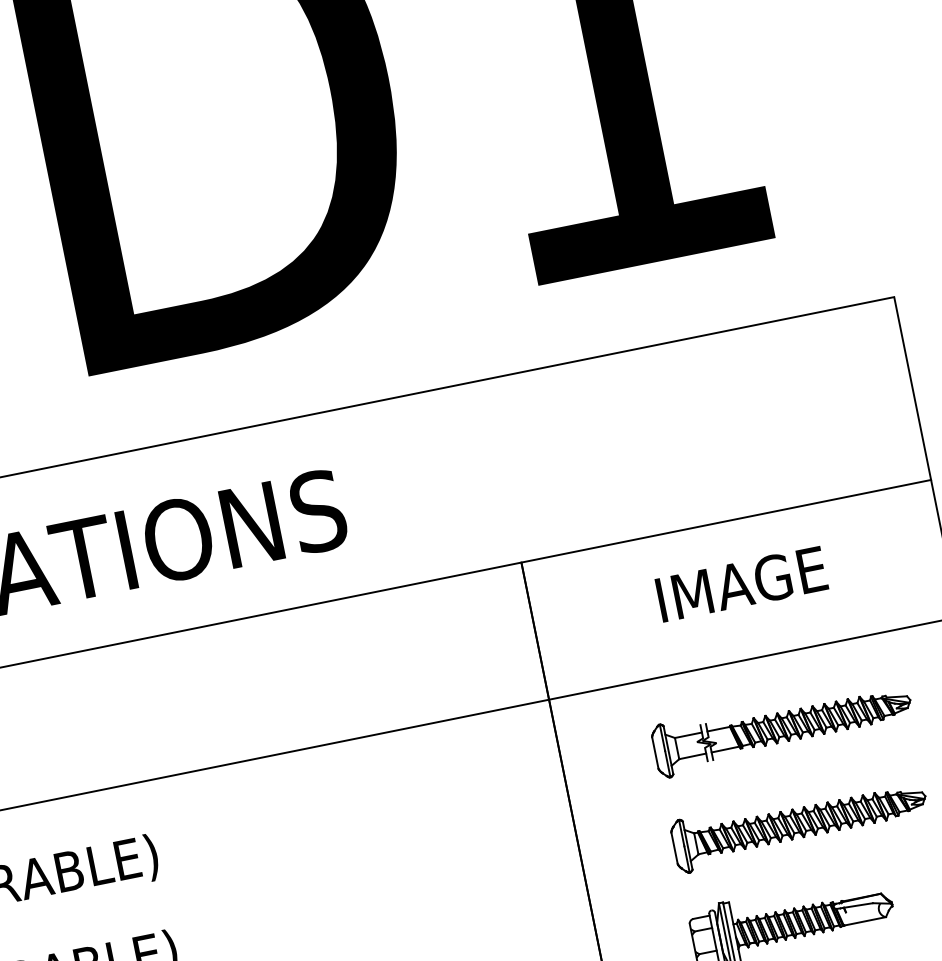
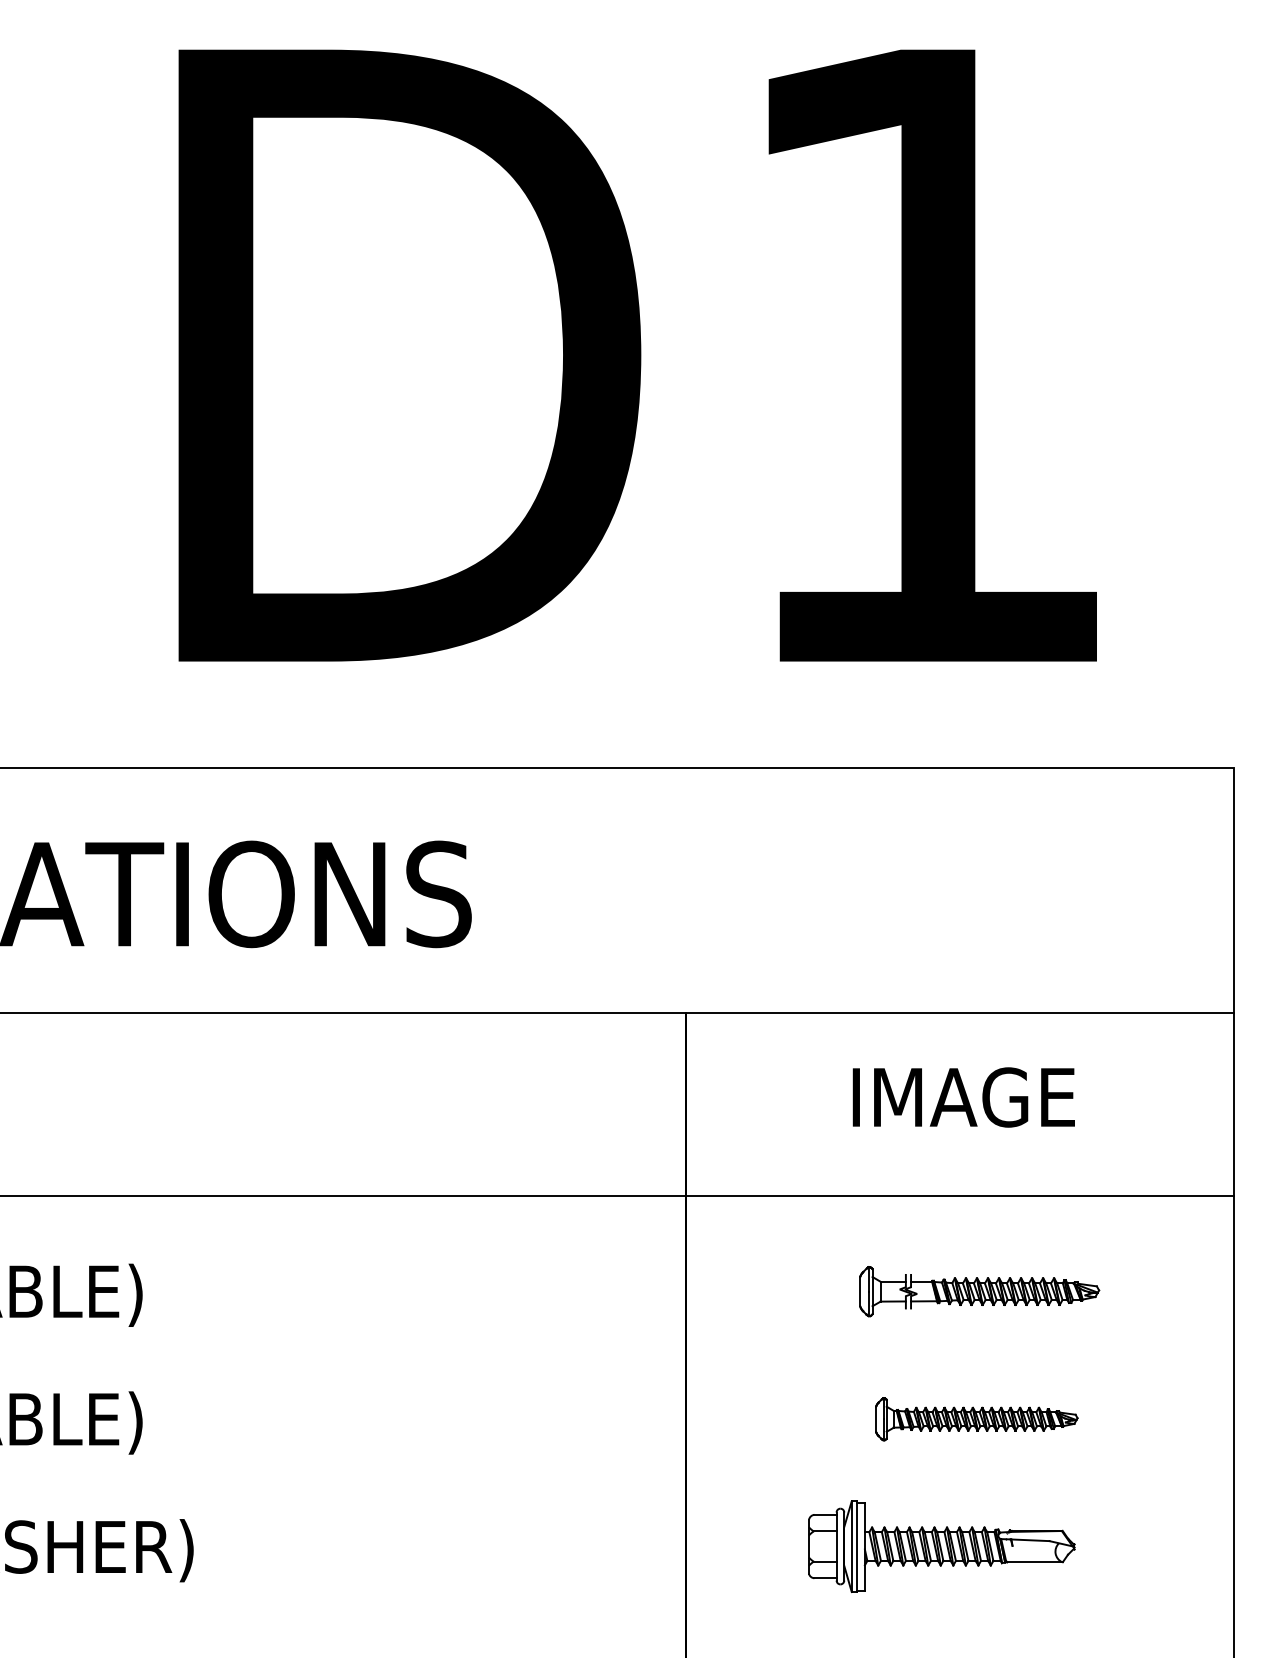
part: (782, 727) -> (979, 1291), size x0.7
part: (799, 823) -> (976, 1419), size x0.6

